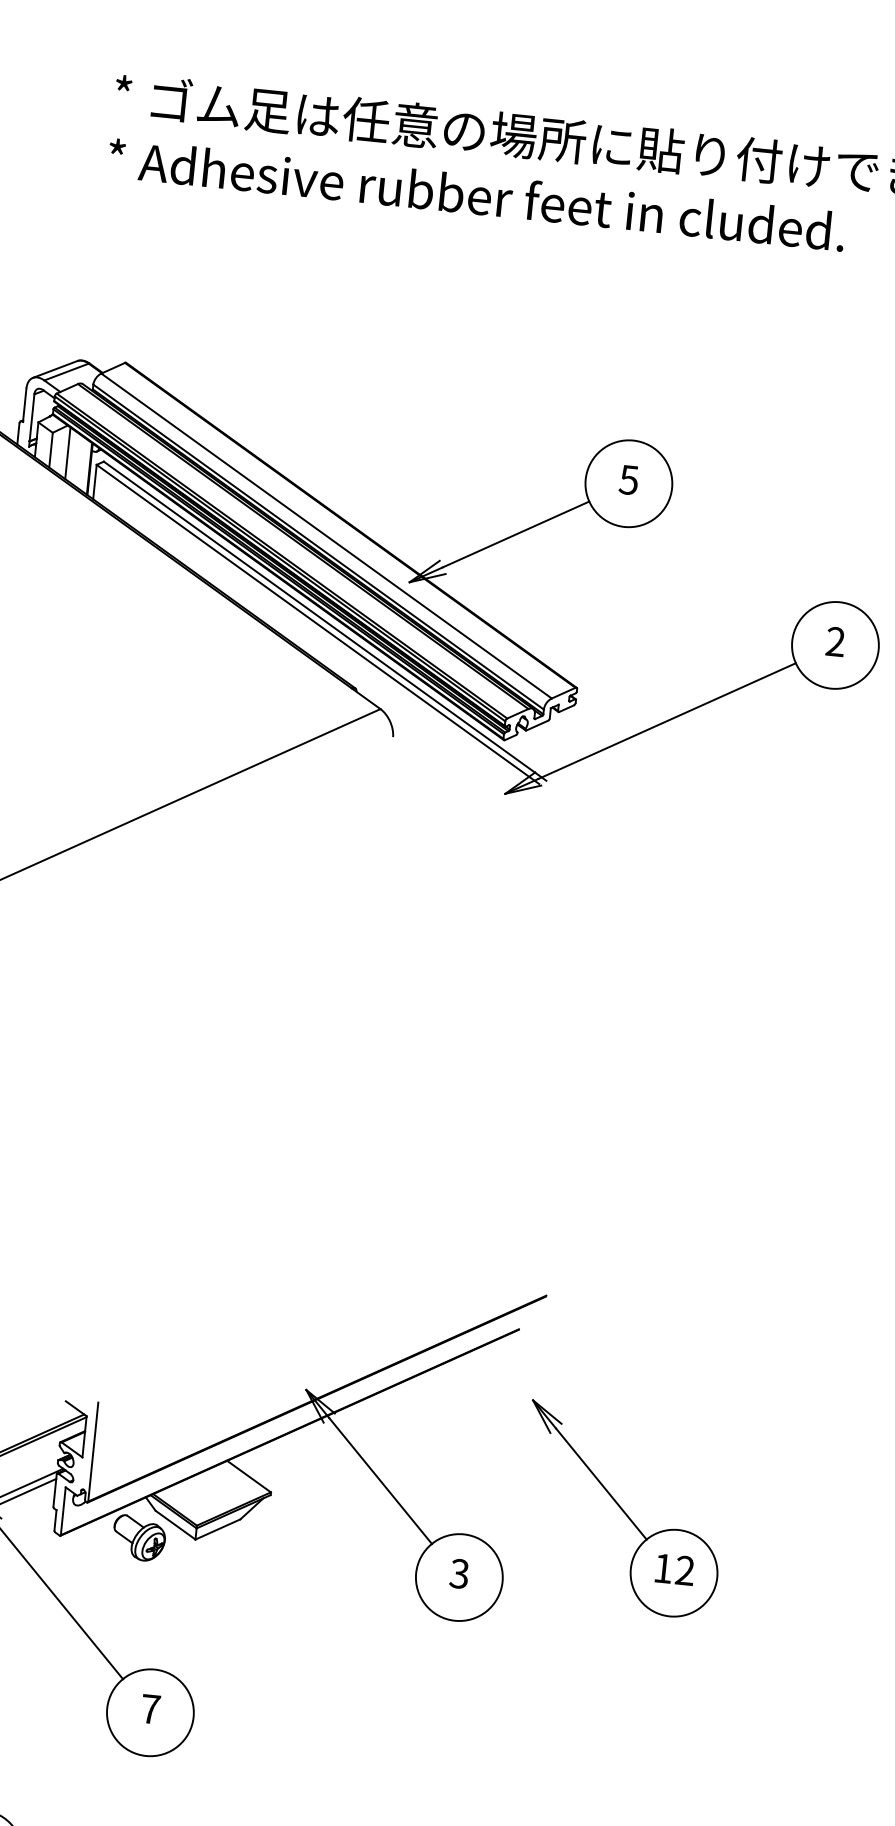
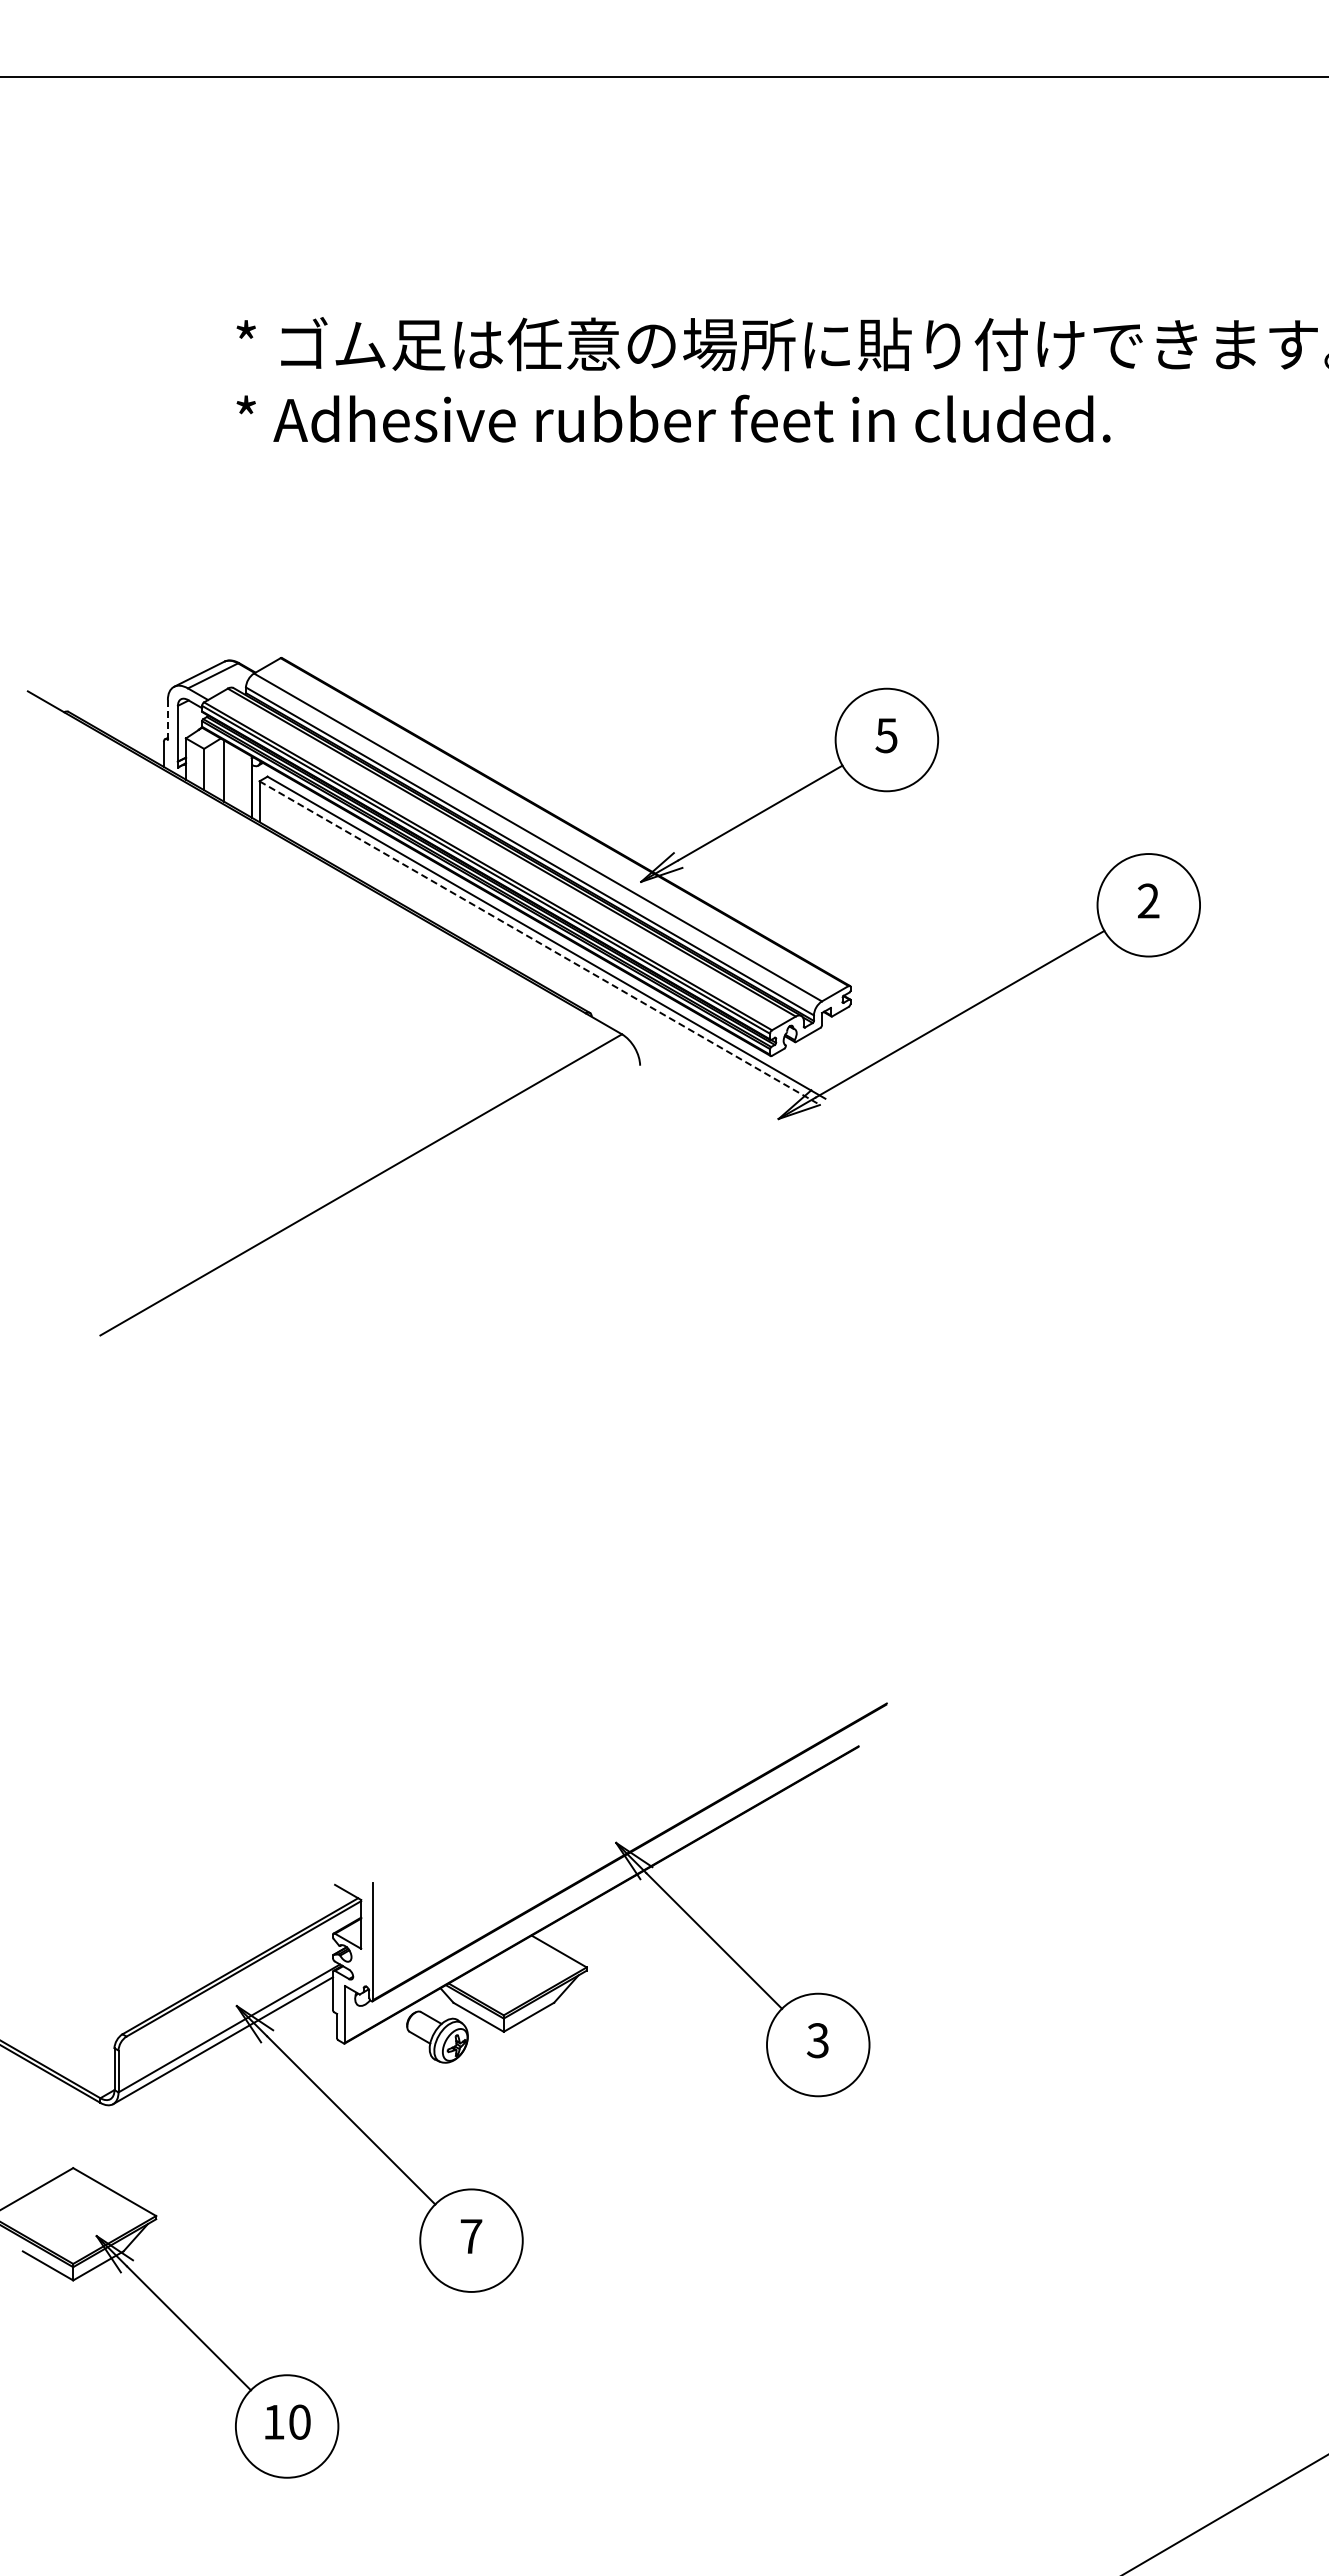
line: (24, 404) -> (167, 719), solid -> dashed
line: (317, 624) -> (538, 942), solid -> dashed
part: (623, 1510) -> (1002, 1946), removed

